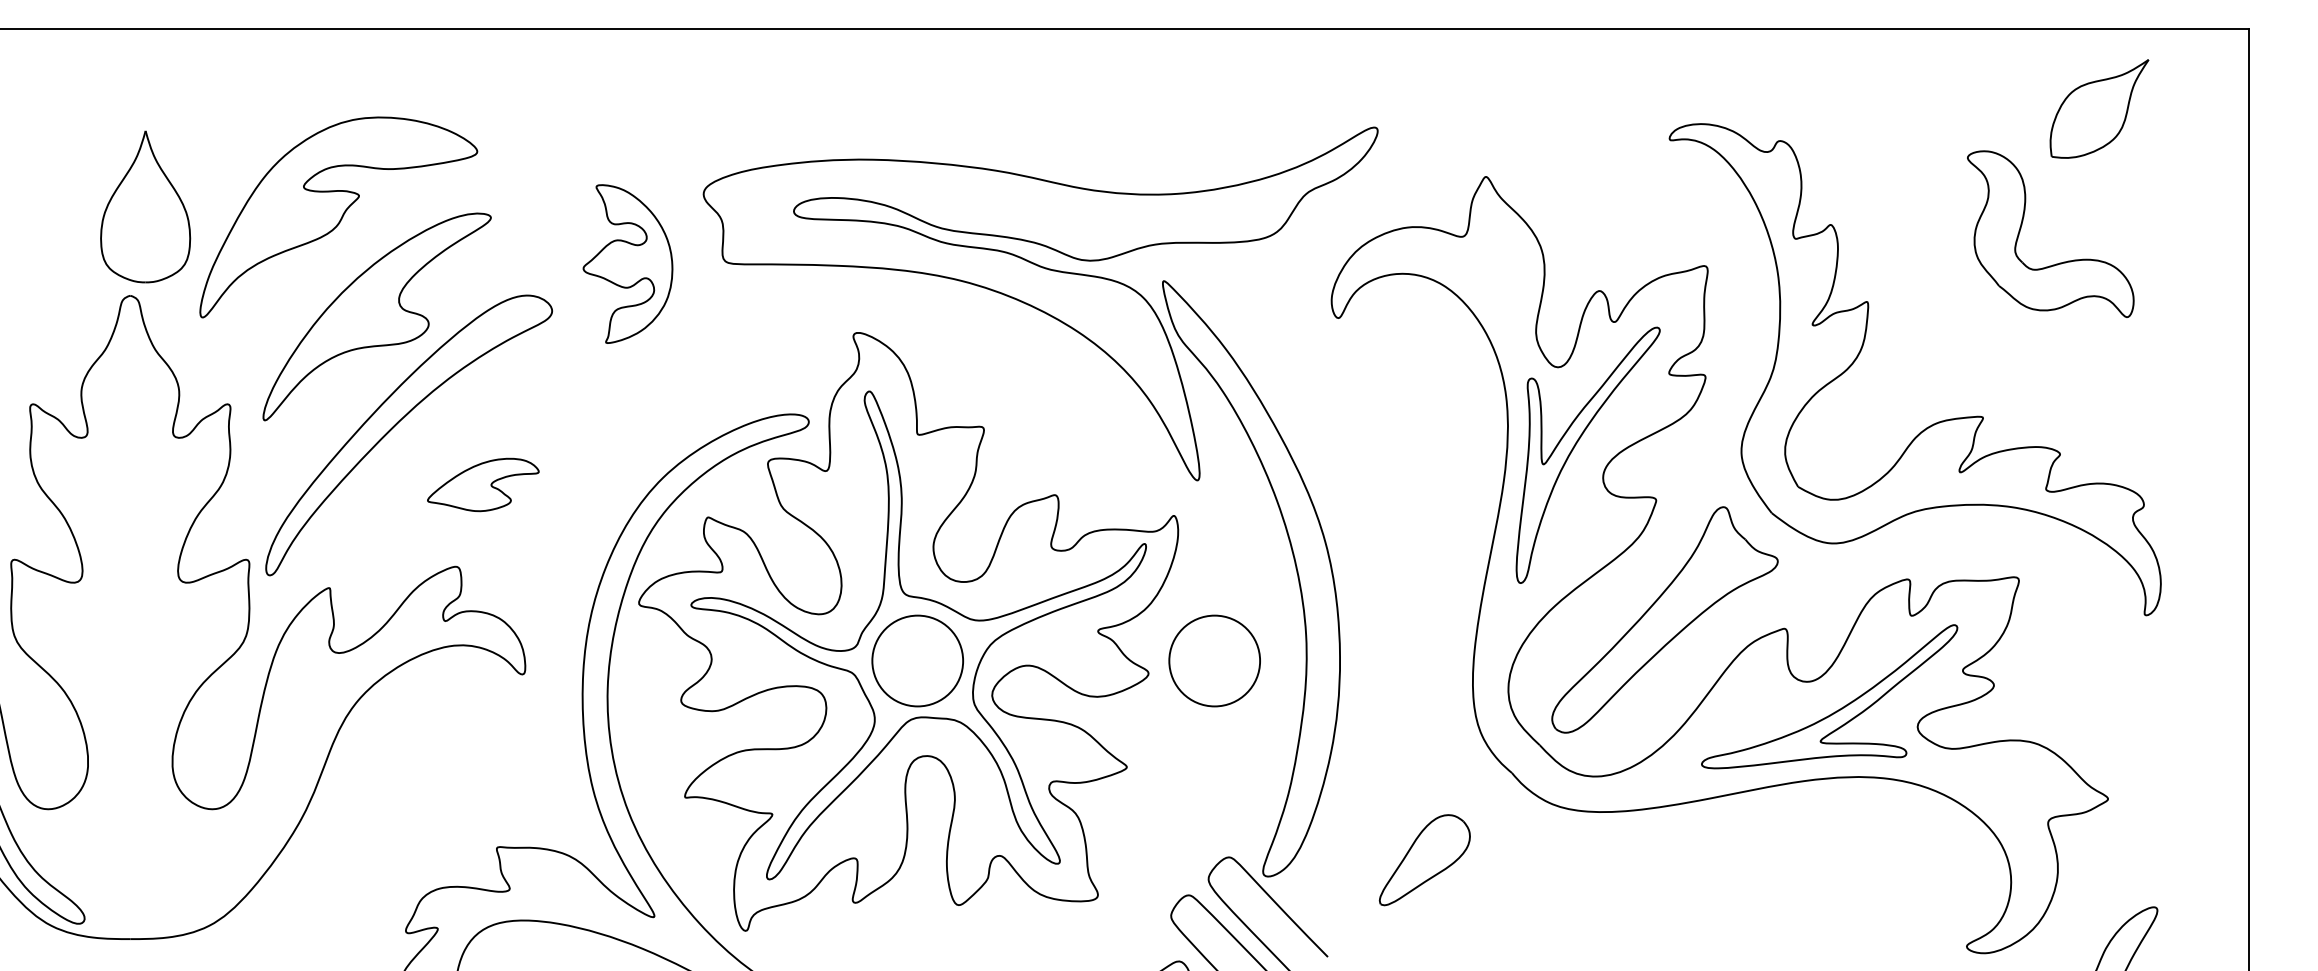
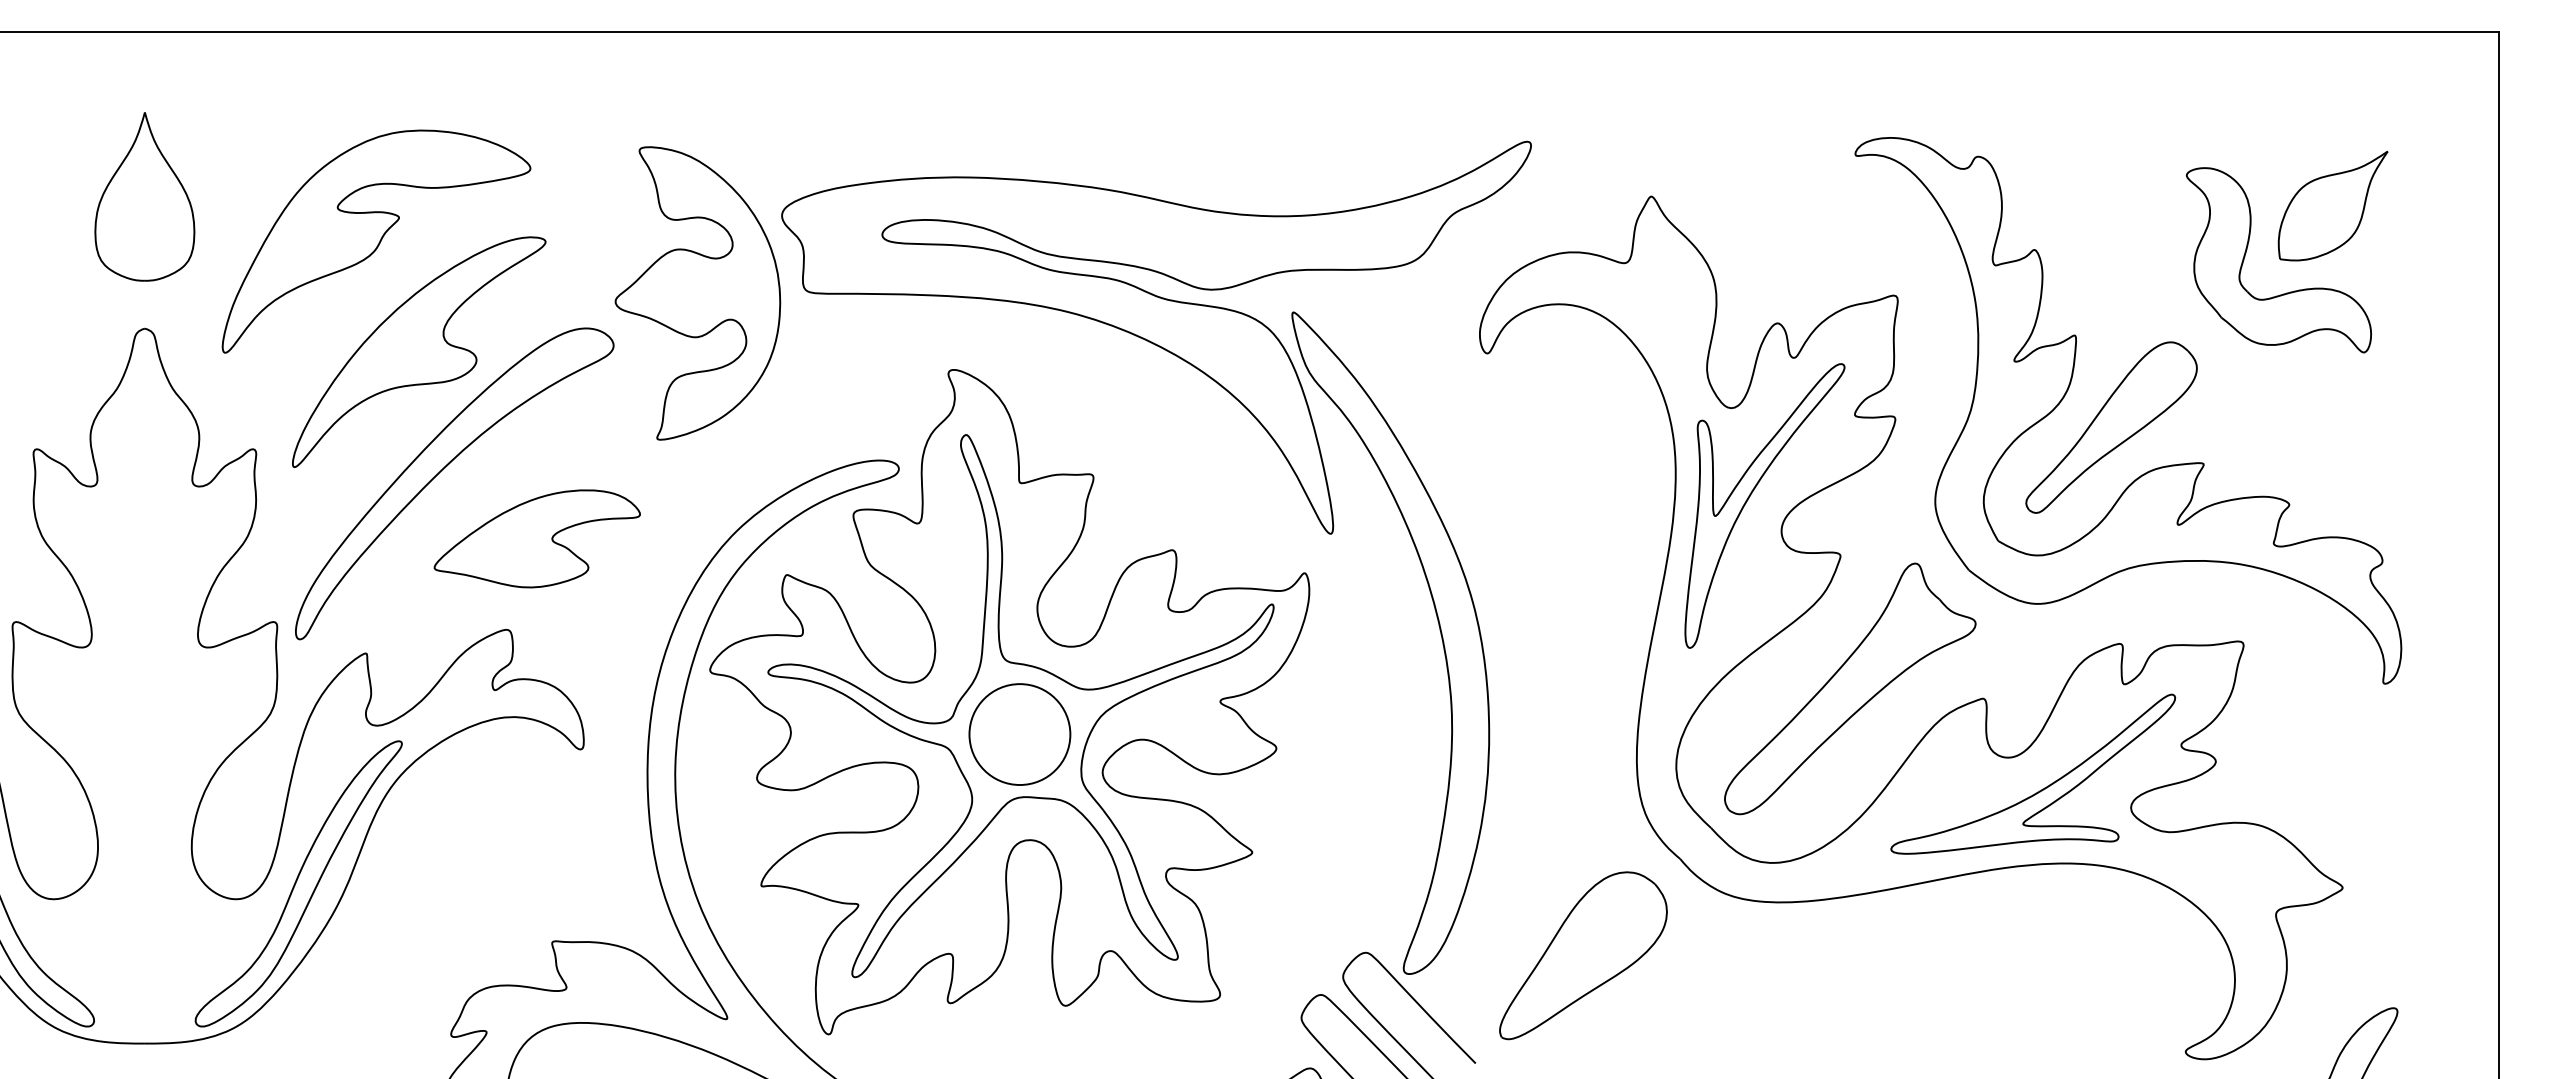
part: (2098, 108) -> (2332, 205), moved
part: (145, 206) -> (144, 196), moved
part: (627, 264) -> (697, 293), size x1.67
part: (1900, 384) -> (2111, 427), added
part: (482, 484) -> (536, 538), size x1.67
part: (1214, 660) -> (1349, 734), removed
part: (268, 795) -> (298, 883), added
part: (1424, 859) -> (1583, 955), size x1.67

